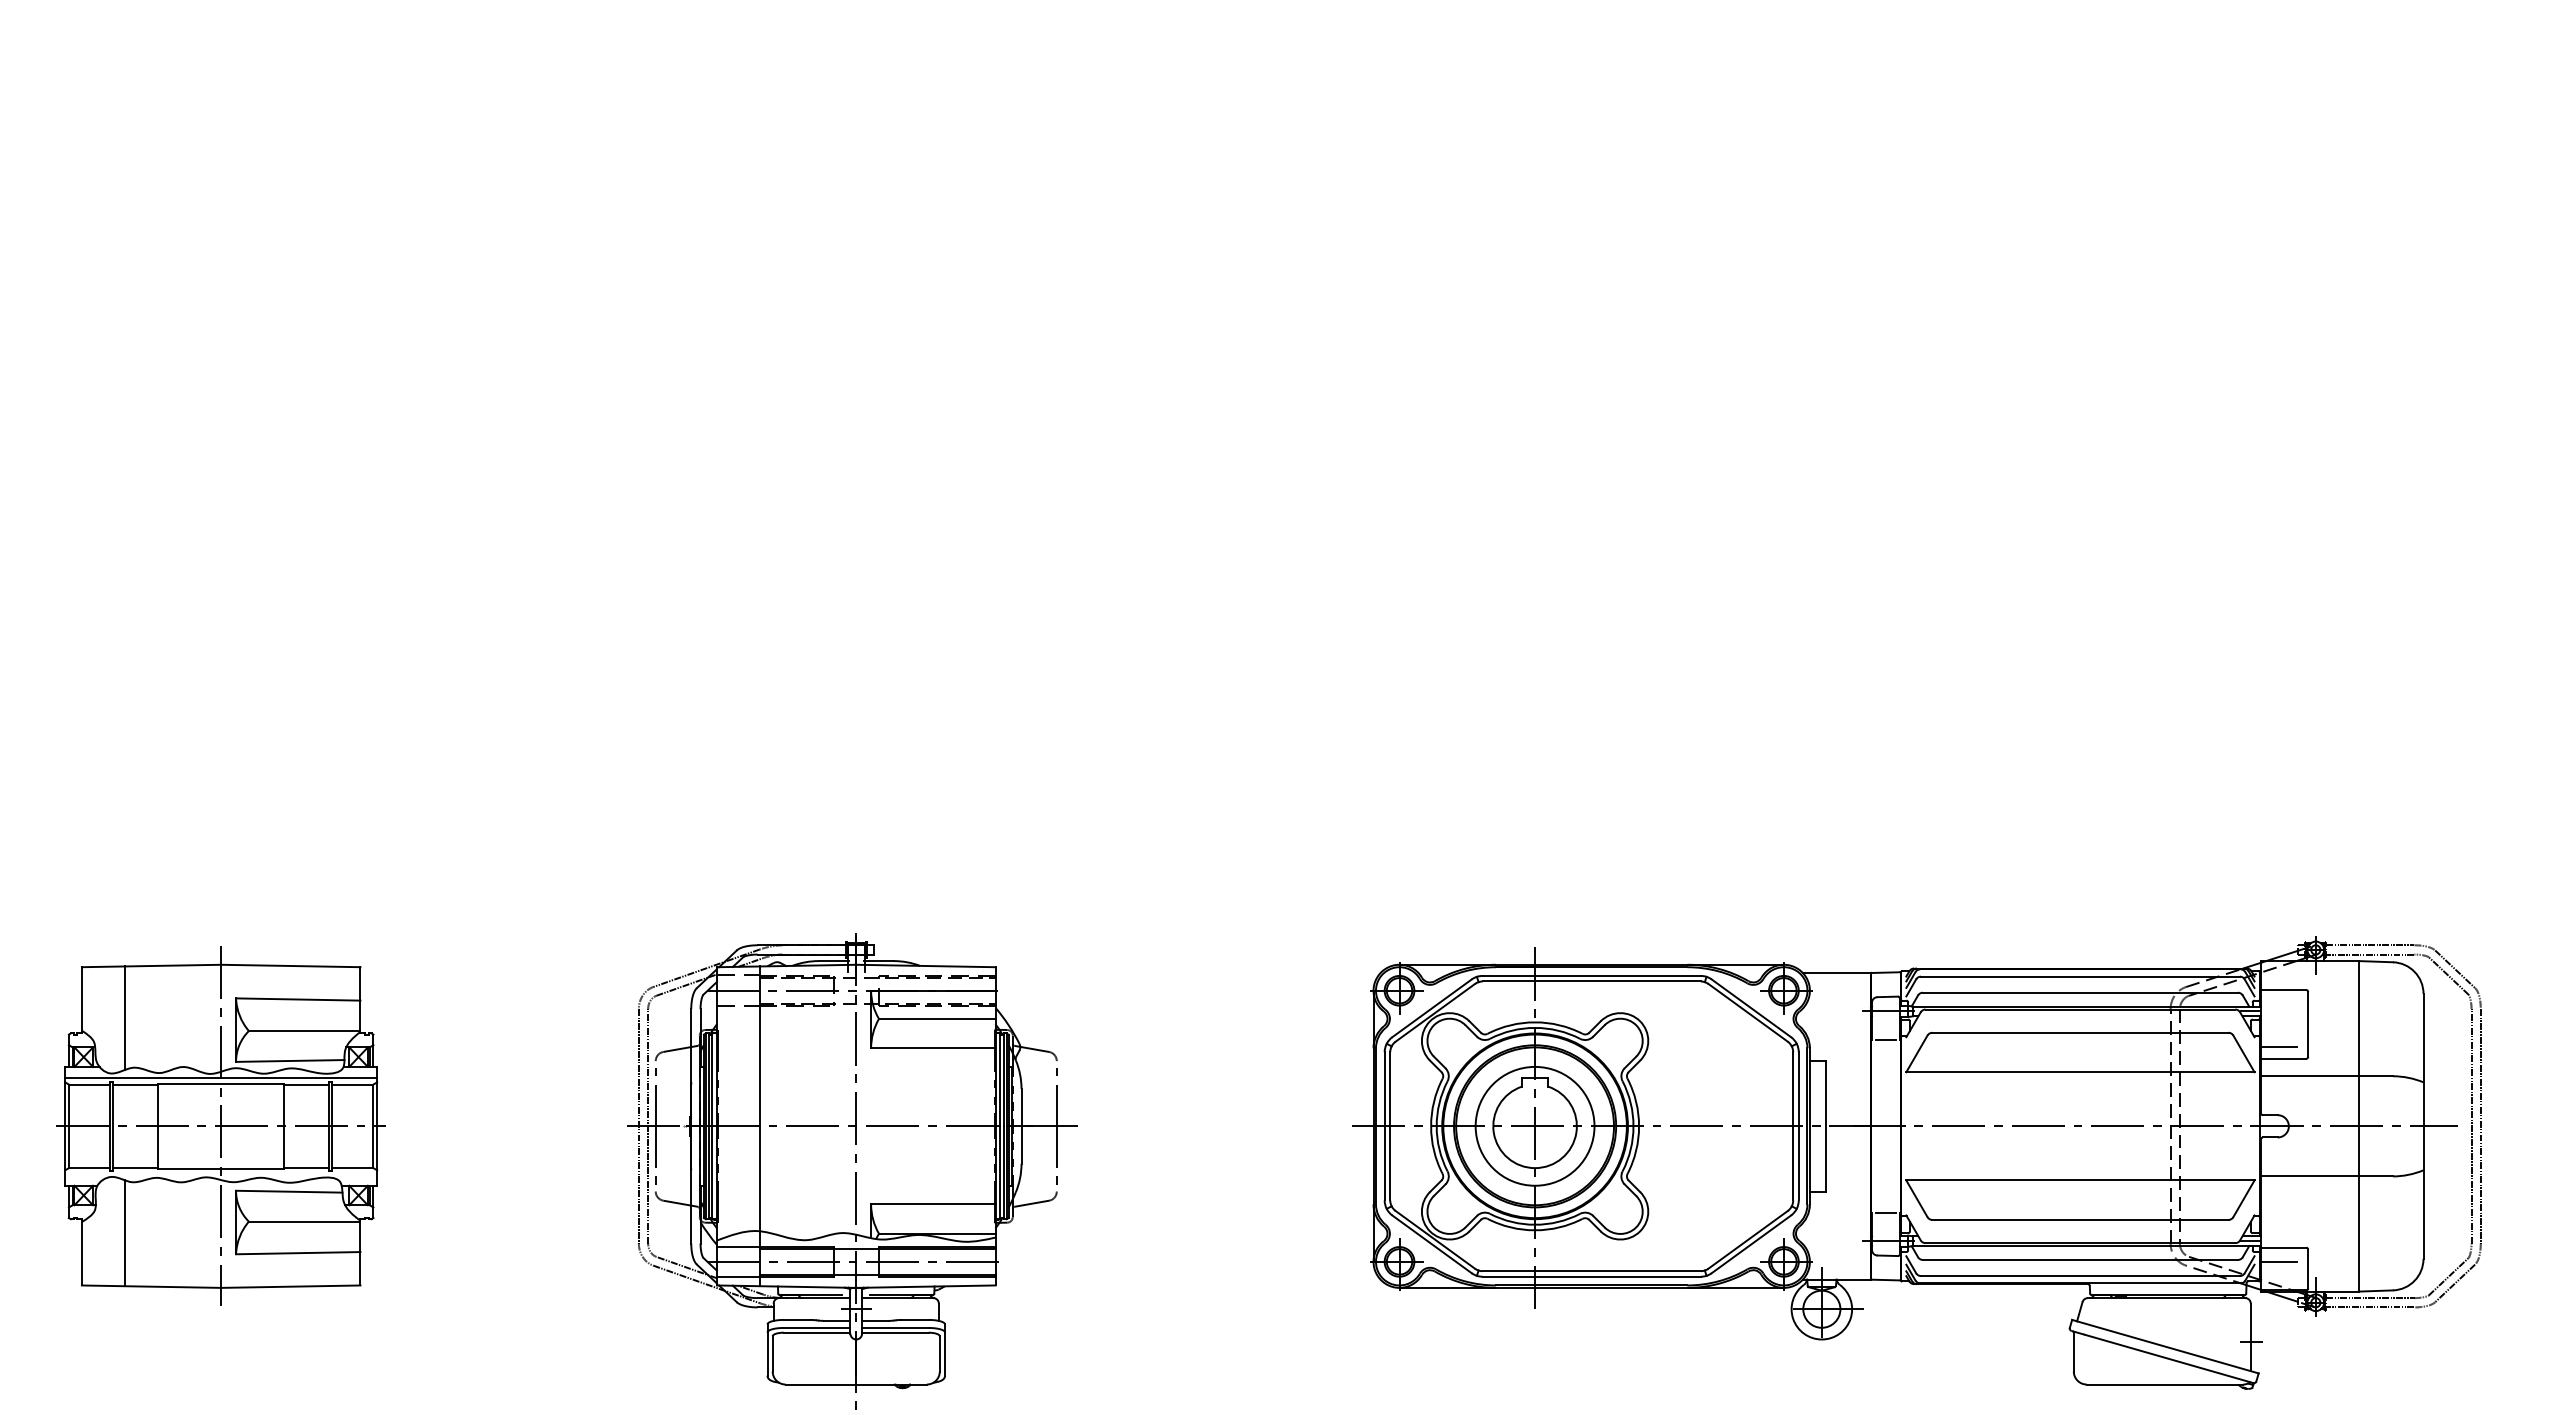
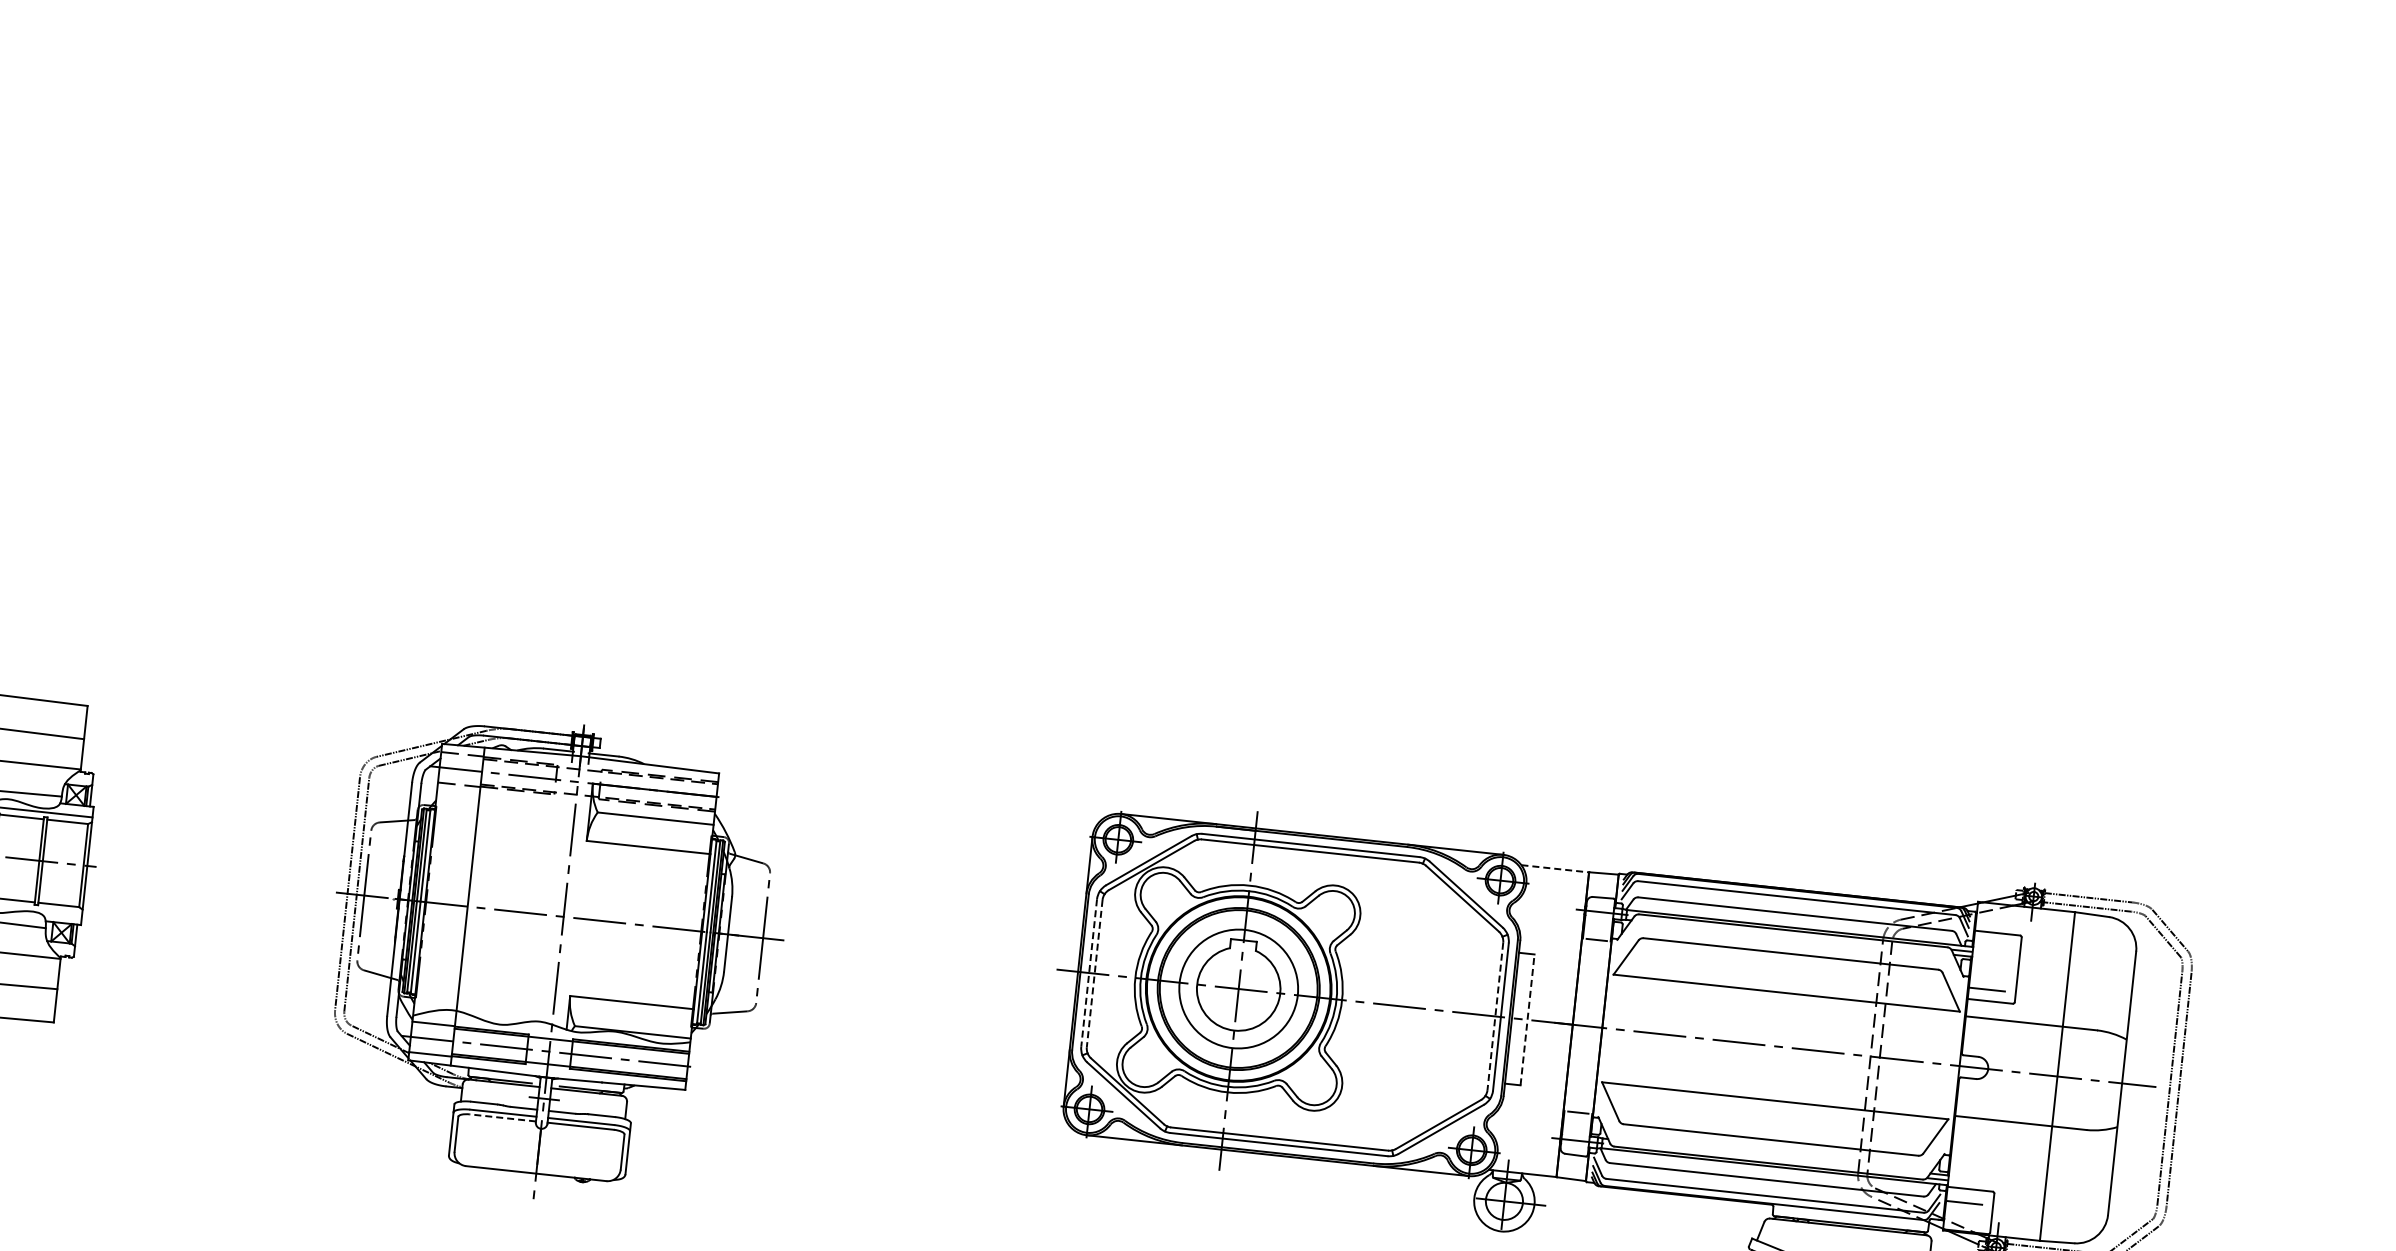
line: (1837, 973) -> (1555, 869), solid -> dashed
line: (1384, 1126) -> (1088, 973), solid -> dashed
line: (1390, 1126) -> (1094, 973), solid -> dashed
line: (1793, 1126) -> (1495, 1016), solid -> dashed
line: (1825, 1126) -> (1527, 1020), solid -> dashed
line: (816, 1332) -> (502, 1117), solid -> dashed

